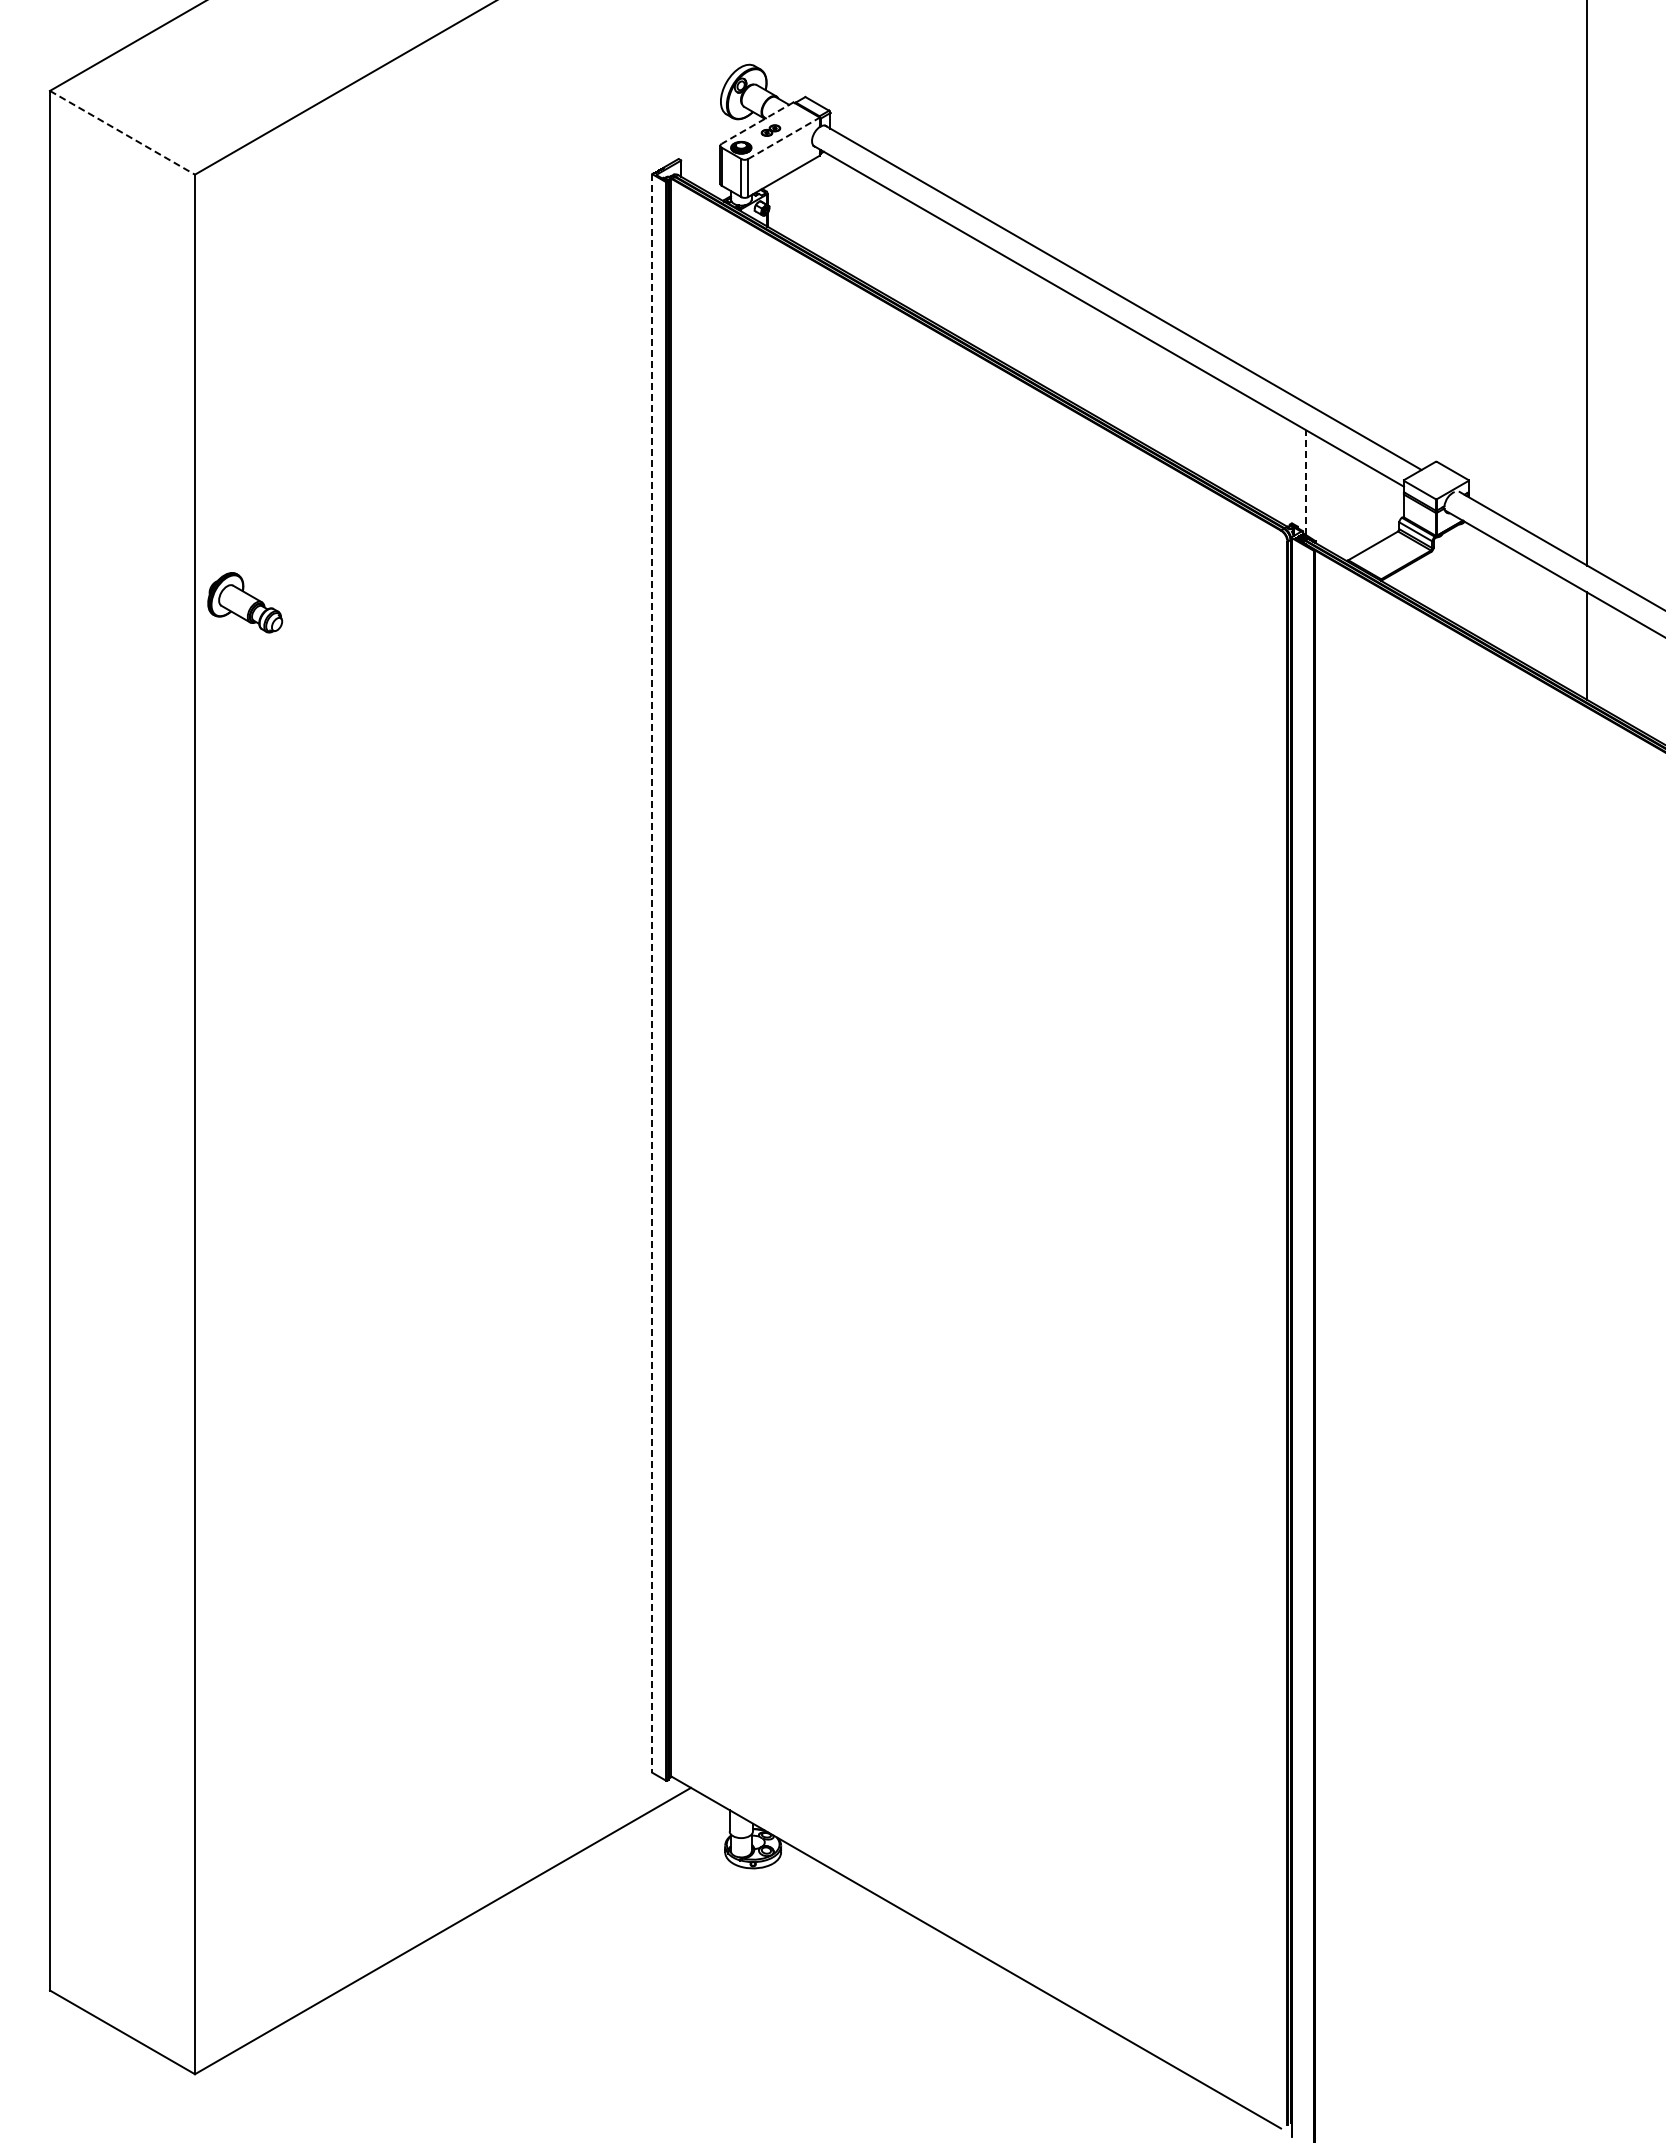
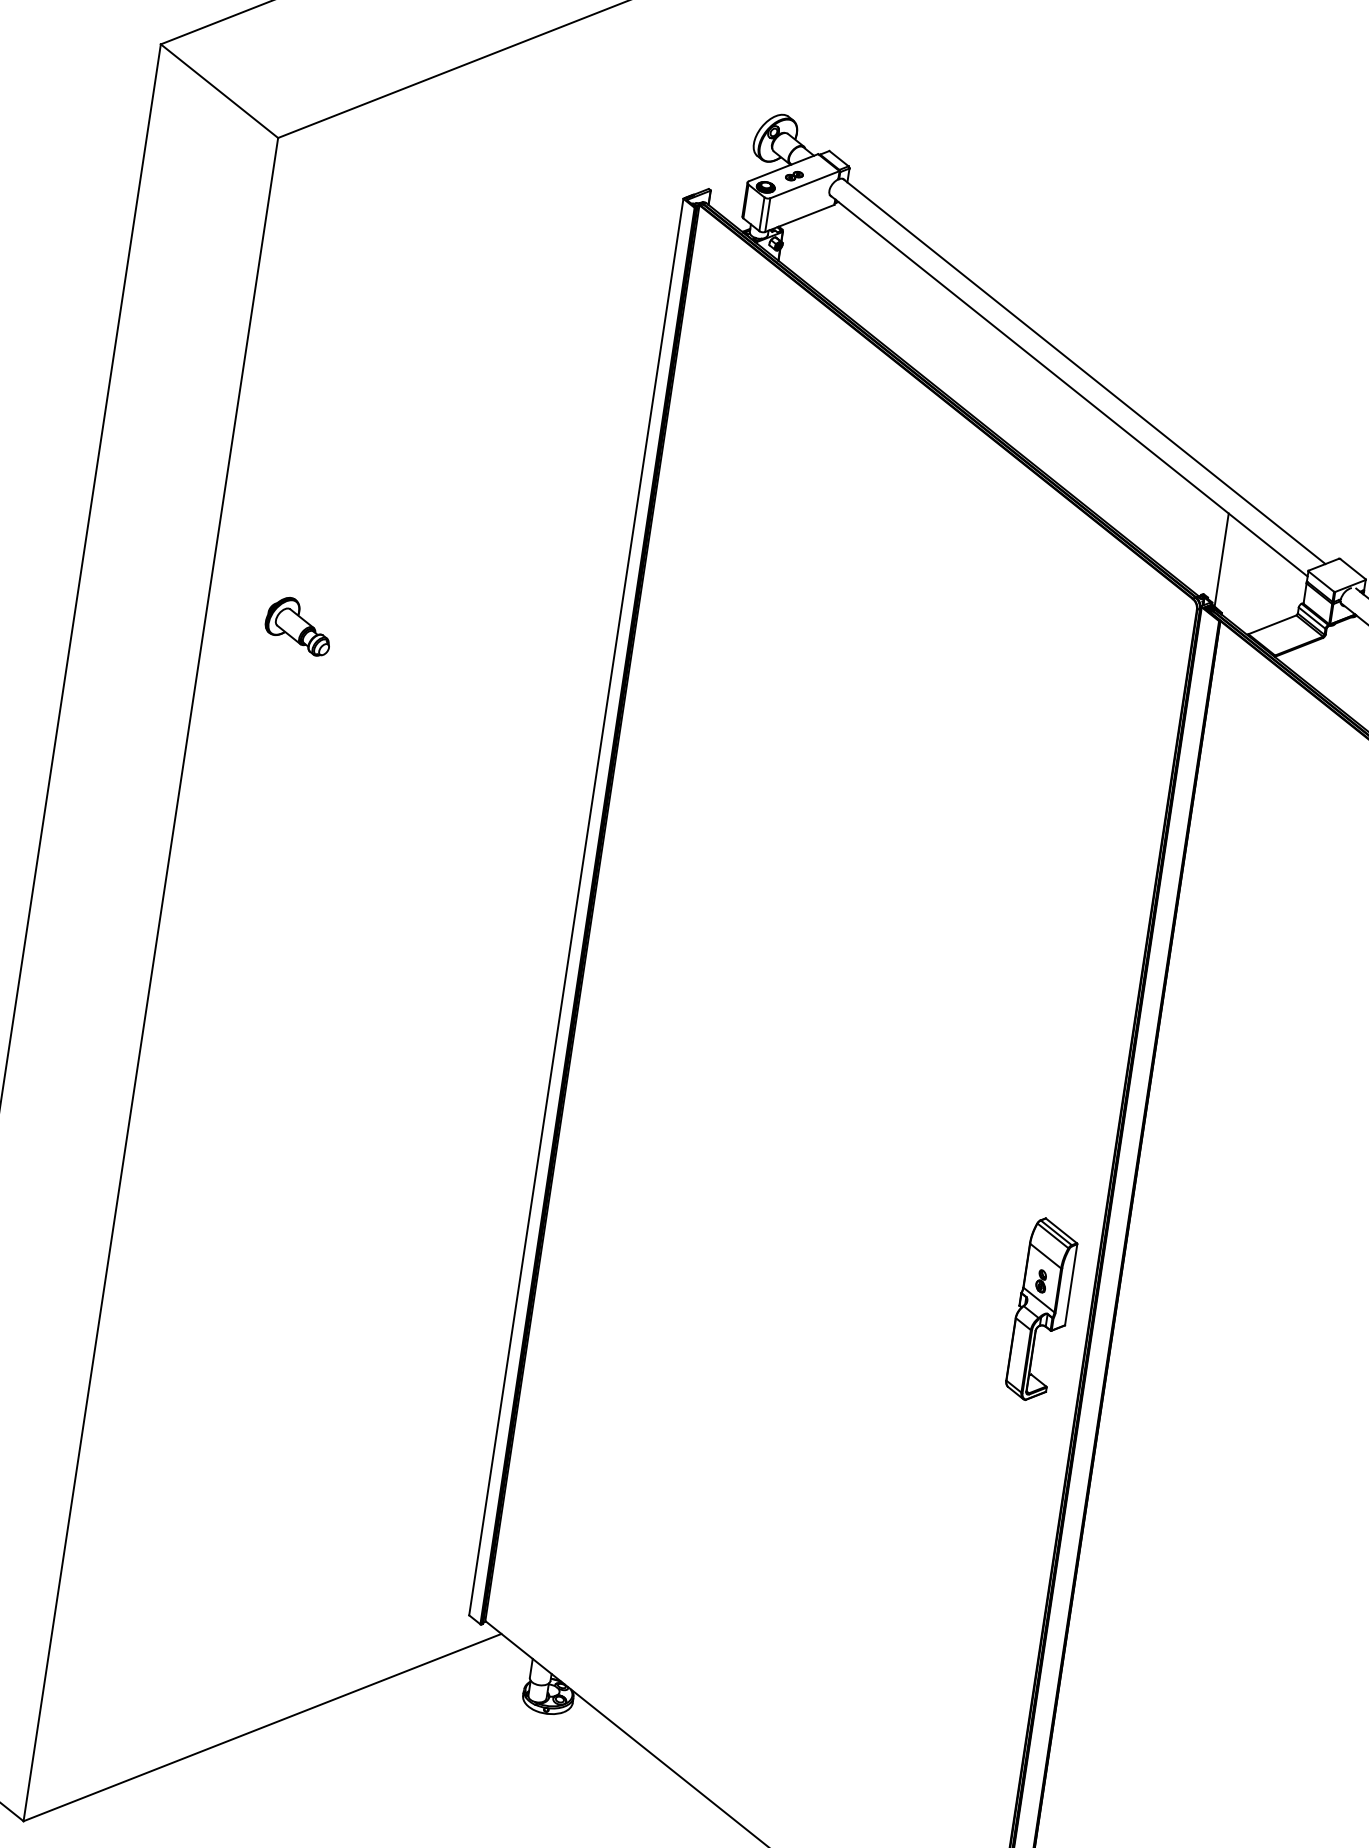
line: (757, 123) -> (783, 168), dashed -> solid
line: (122, 132) -> (219, 90), dashed -> solid
line: (784, 138) -> (805, 184), dashed -> solid
line: (1306, 482) -> (1221, 559), dashed -> solid
part: (245, 602) -> (299, 625), moved
line: (652, 973) -> (576, 907), dashed -> solid
part: (1233, 1340) -> (1042, 1310), added

